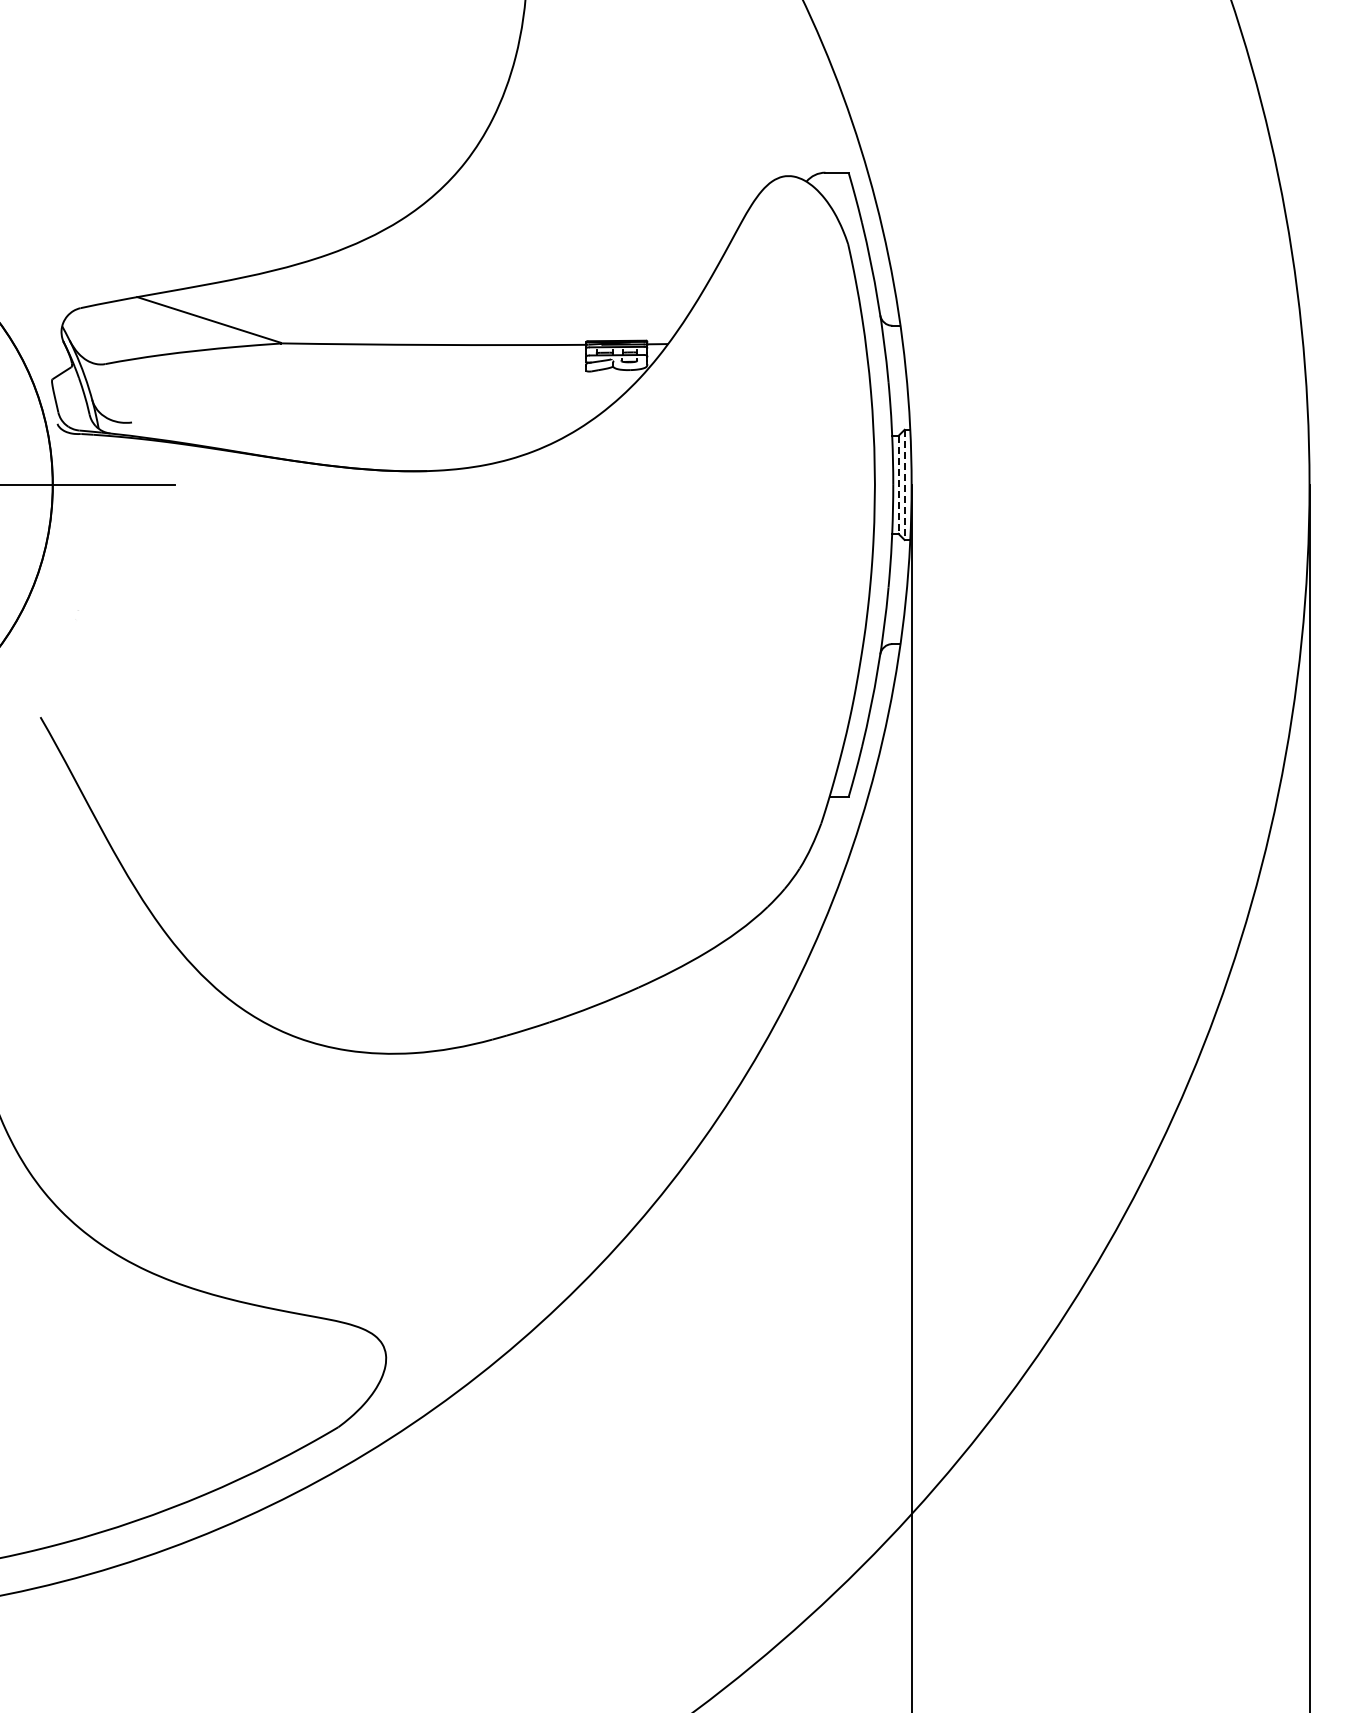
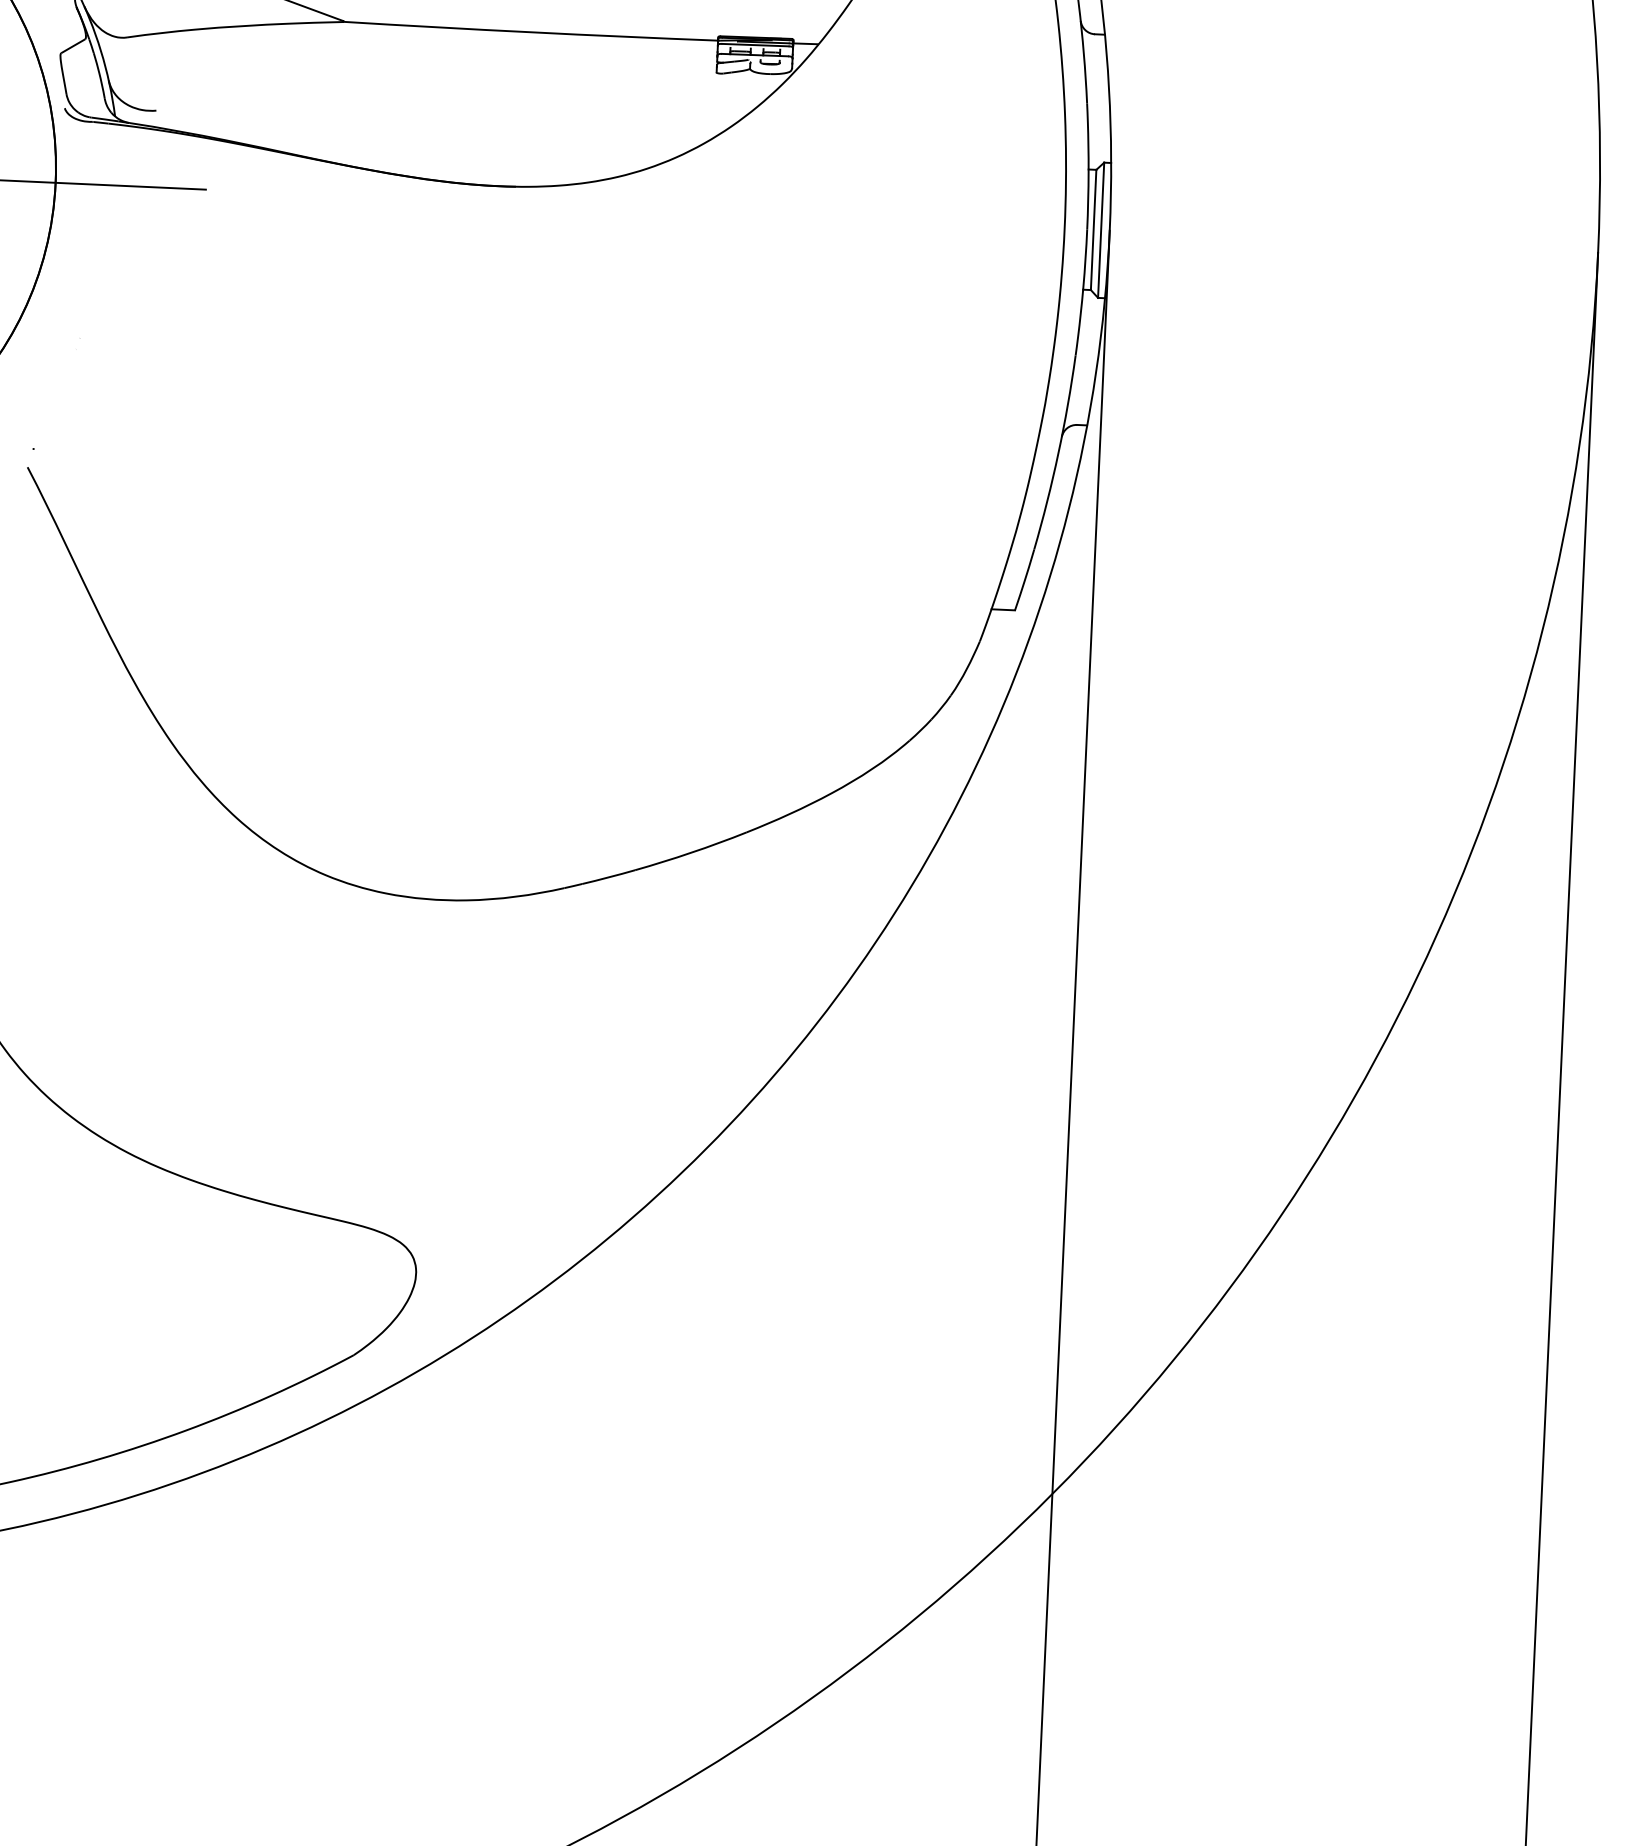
line: (898, 484) -> (1093, 229), dashed -> solid
line: (904, 485) -> (1100, 231), dashed -> solid

